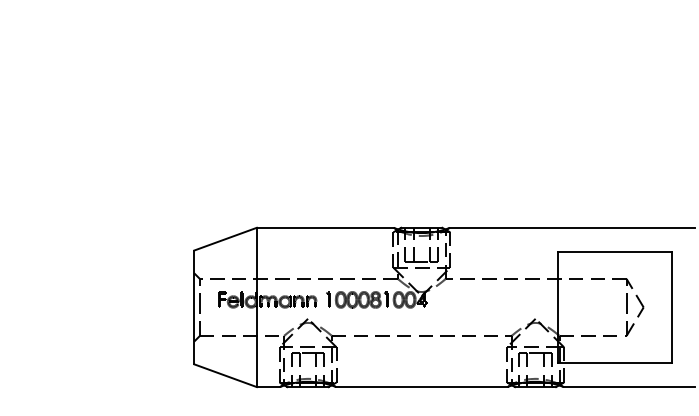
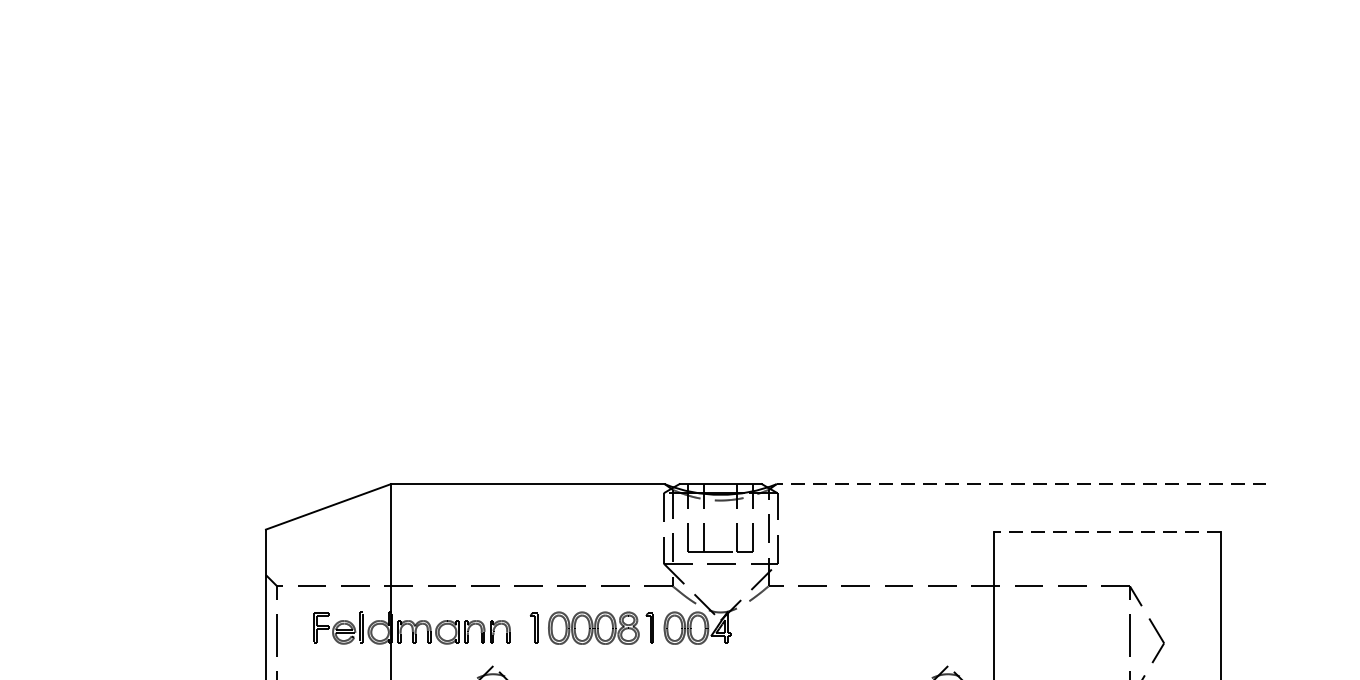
line: (572, 227) -> (1021, 483), solid -> dashed
line: (615, 251) -> (1107, 531), solid -> dashed

